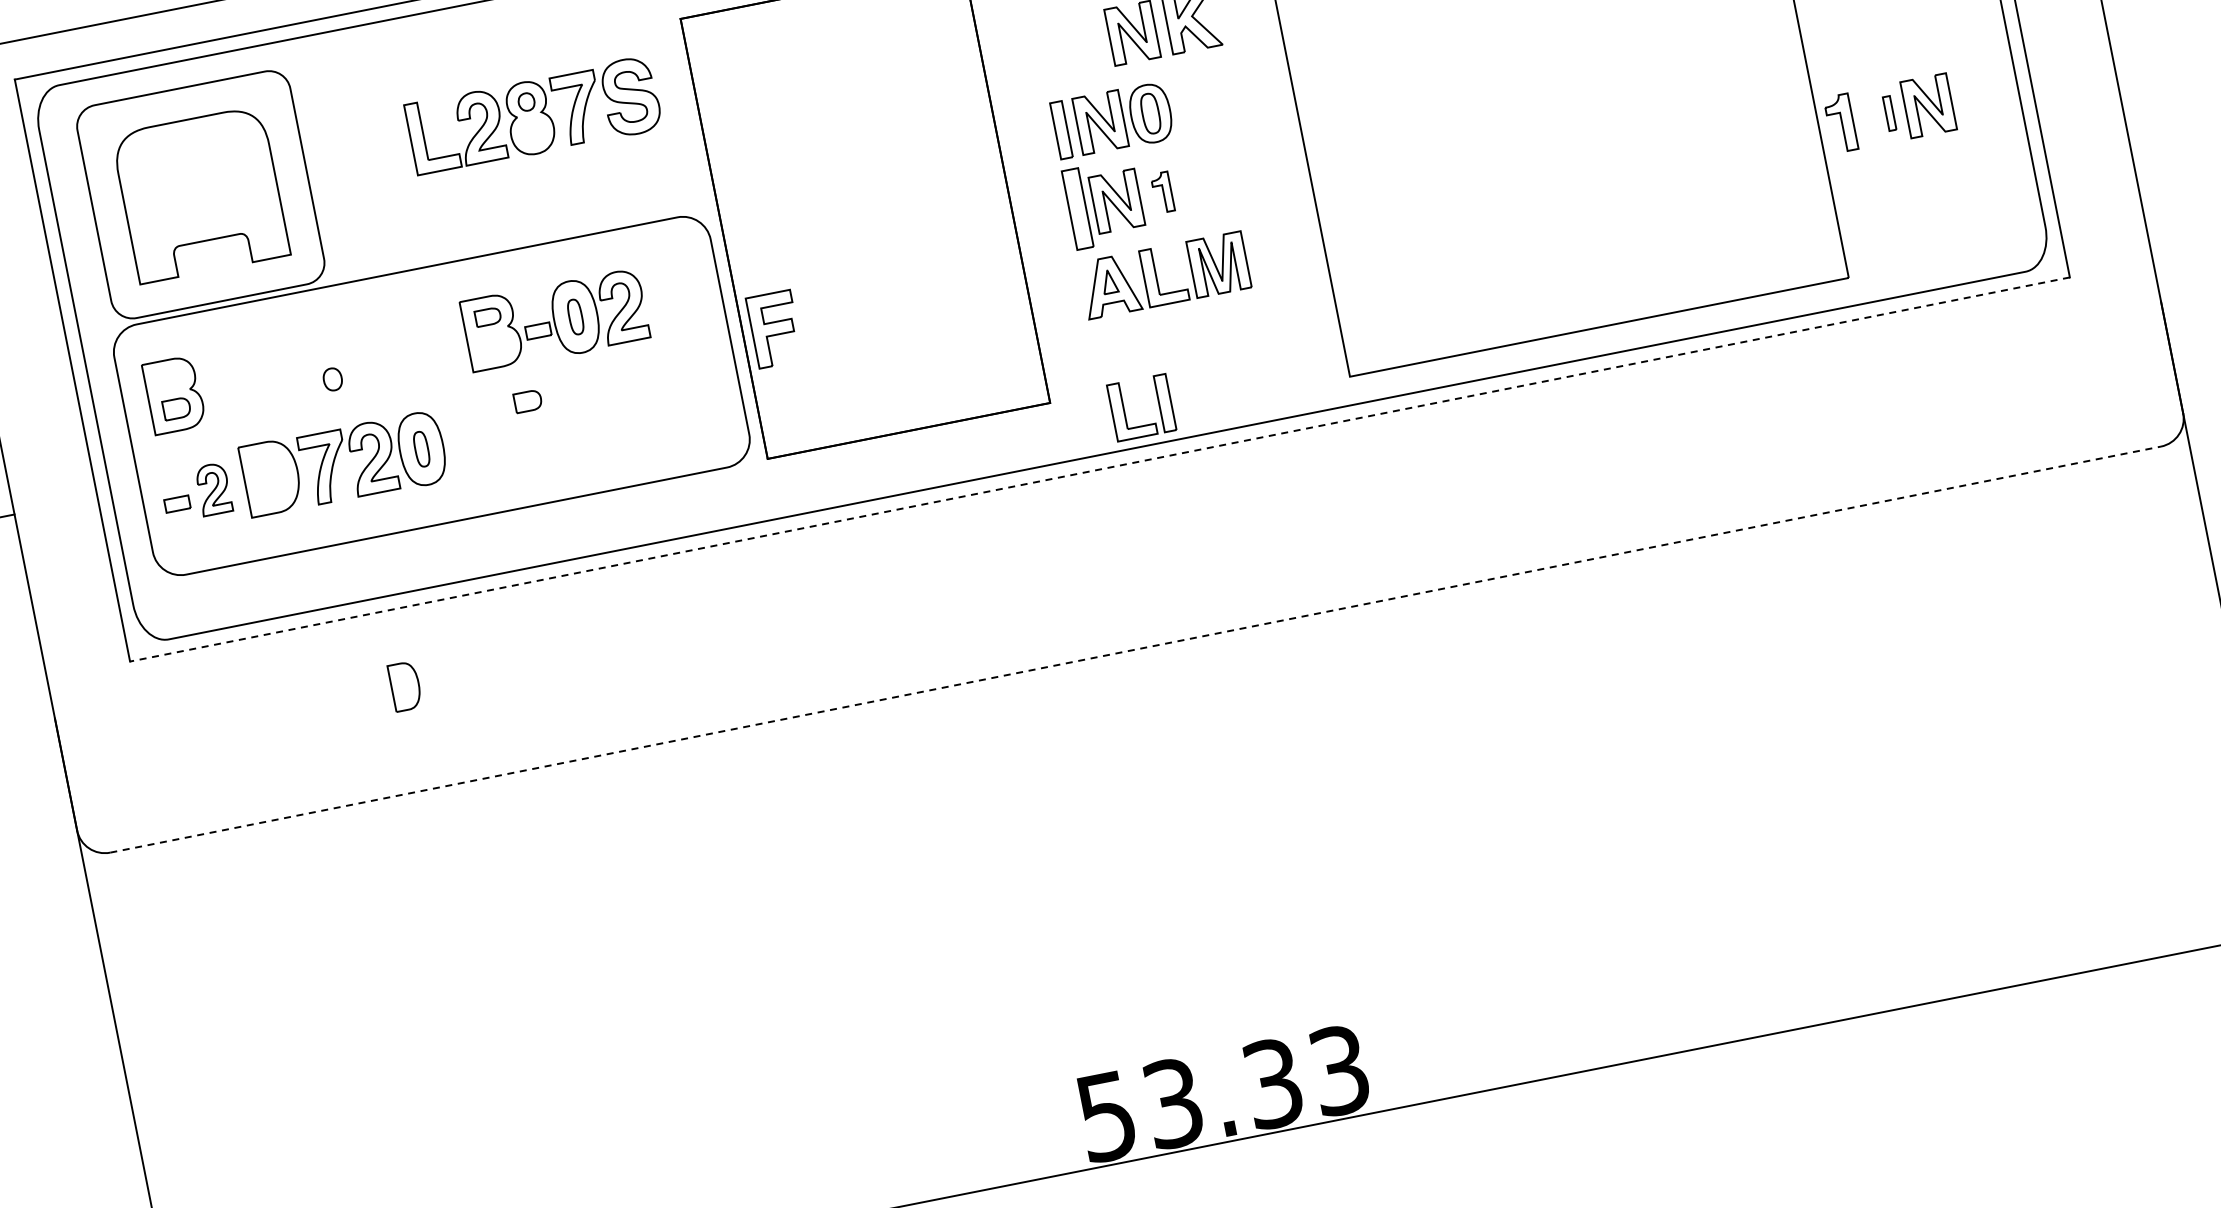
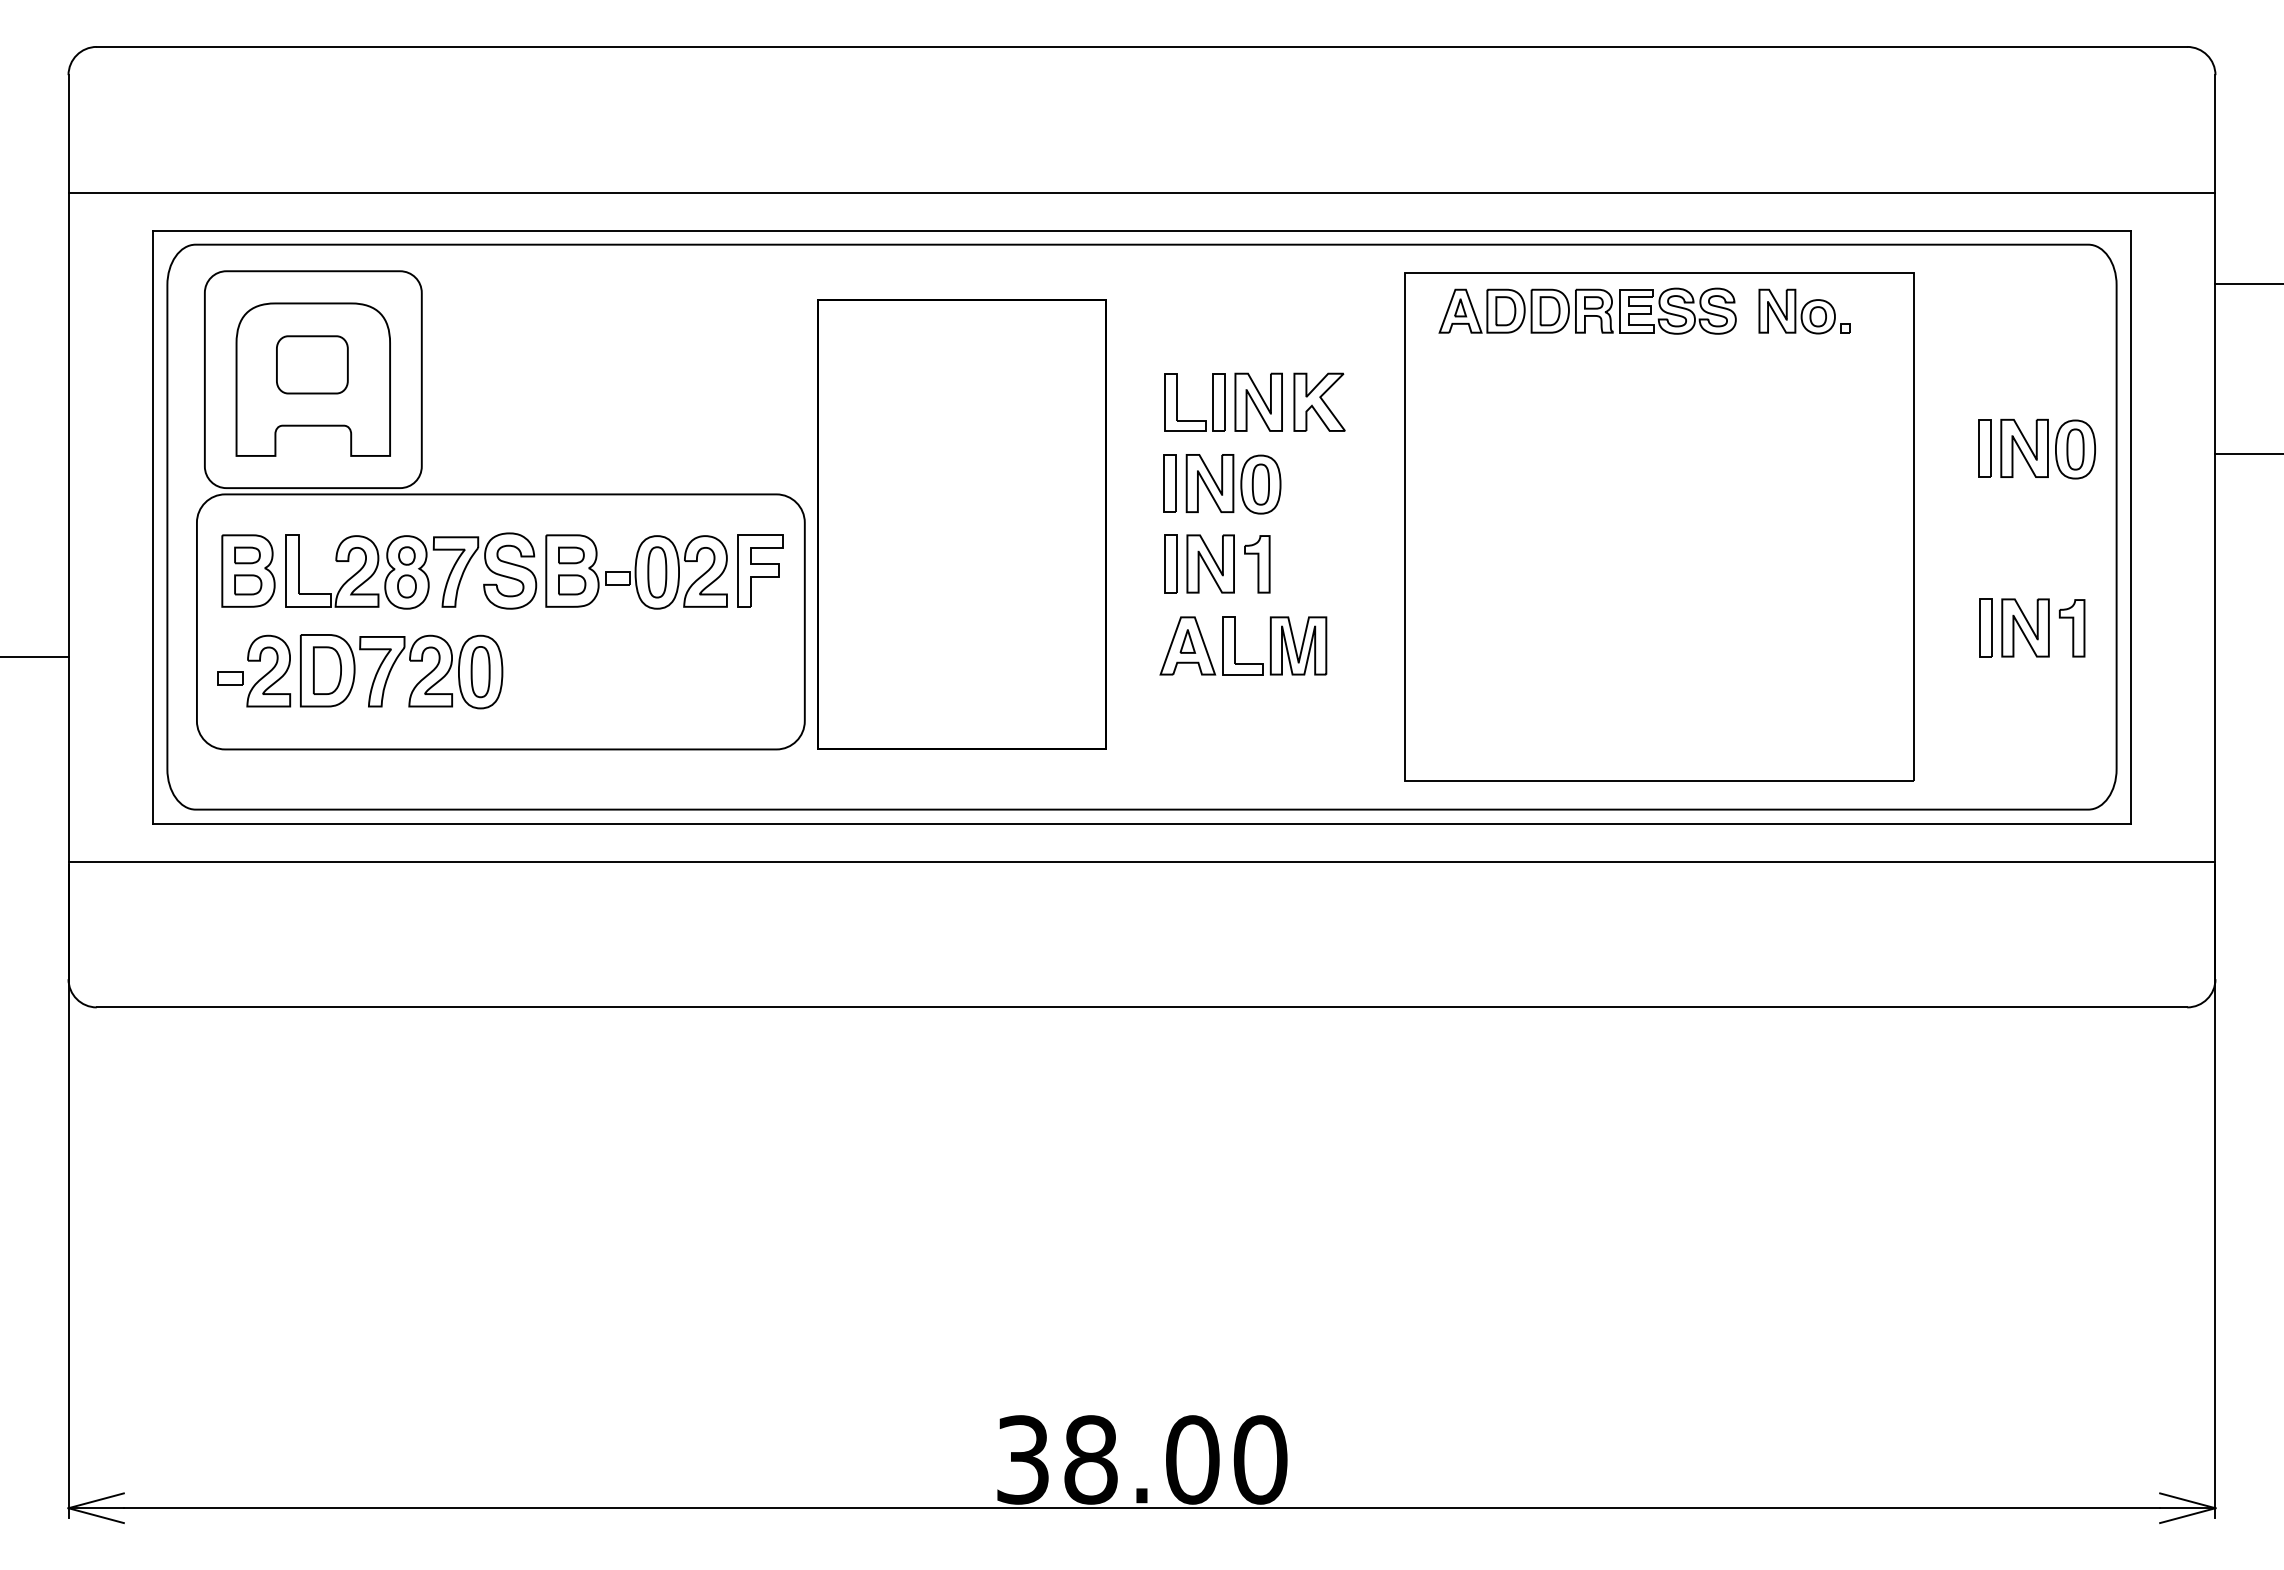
part: (1889, 113) -> (1985, 627), size x1.67
part: (533, 115) -> (411, 570), moved
part: (1841, 123) -> (2072, 628), moved
part: (197, 180) -> (312, 364), added
part: (1162, 192) -> (1257, 564), size x1.43
part: (1077, 208) -> (1170, 563), size x0.71
part: (575, 317) -> (657, 572), size x1.43
part: (774, 328) -> (760, 570), moved
part: (170, 380) -> (247, 555), added
part: (528, 400) -> (572, 584), moved
part: (1124, 411) -> (1177, 402), moved
part: (421, 449) -> (480, 672), size x1.43
line: (1100, 469) -> (1142, 823), dashed -> solid
part: (213, 488) -> (268, 670), size x1.43
line: (1106, 506) -> (1141, 861), added
line: (1136, 649) -> (1142, 1007), dashed -> solid
part: (405, 686) -> (327, 670), moved
text: (1223, 1092) -> (1142, 1459), 53.33 -> 38.00

